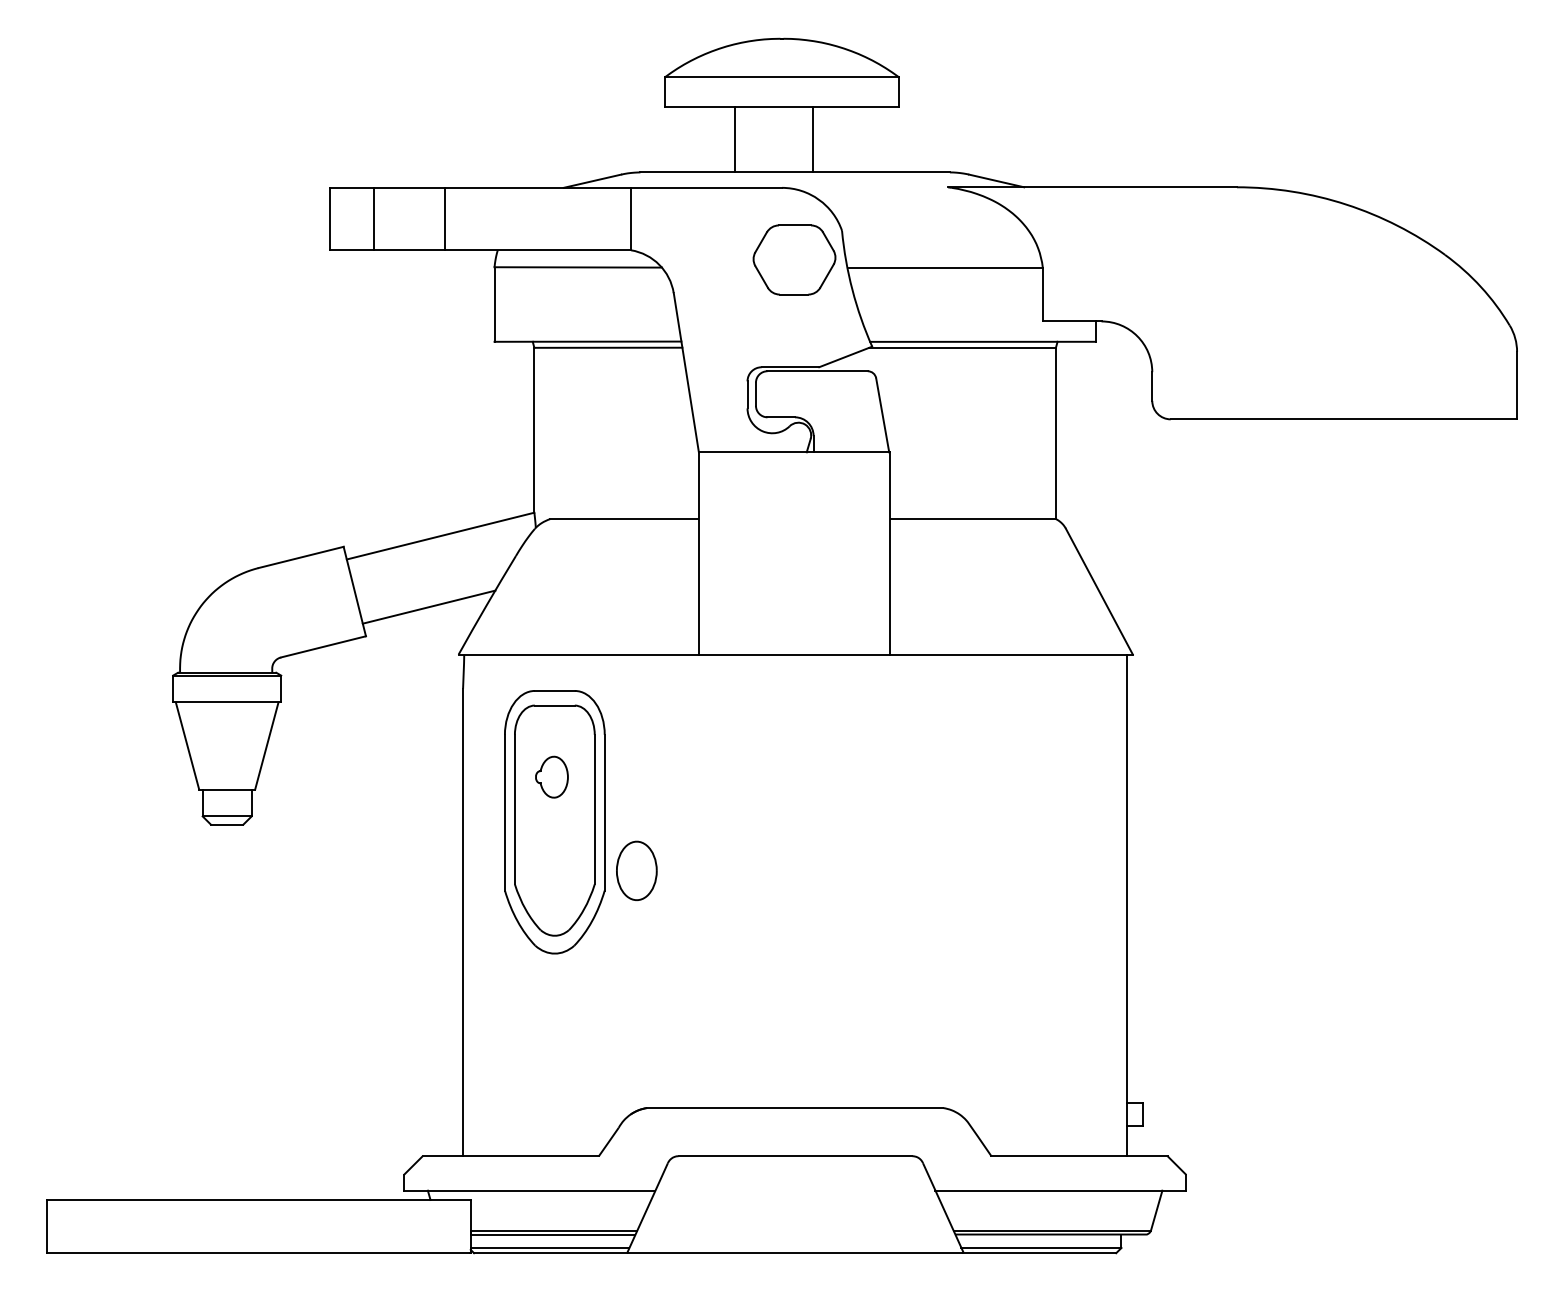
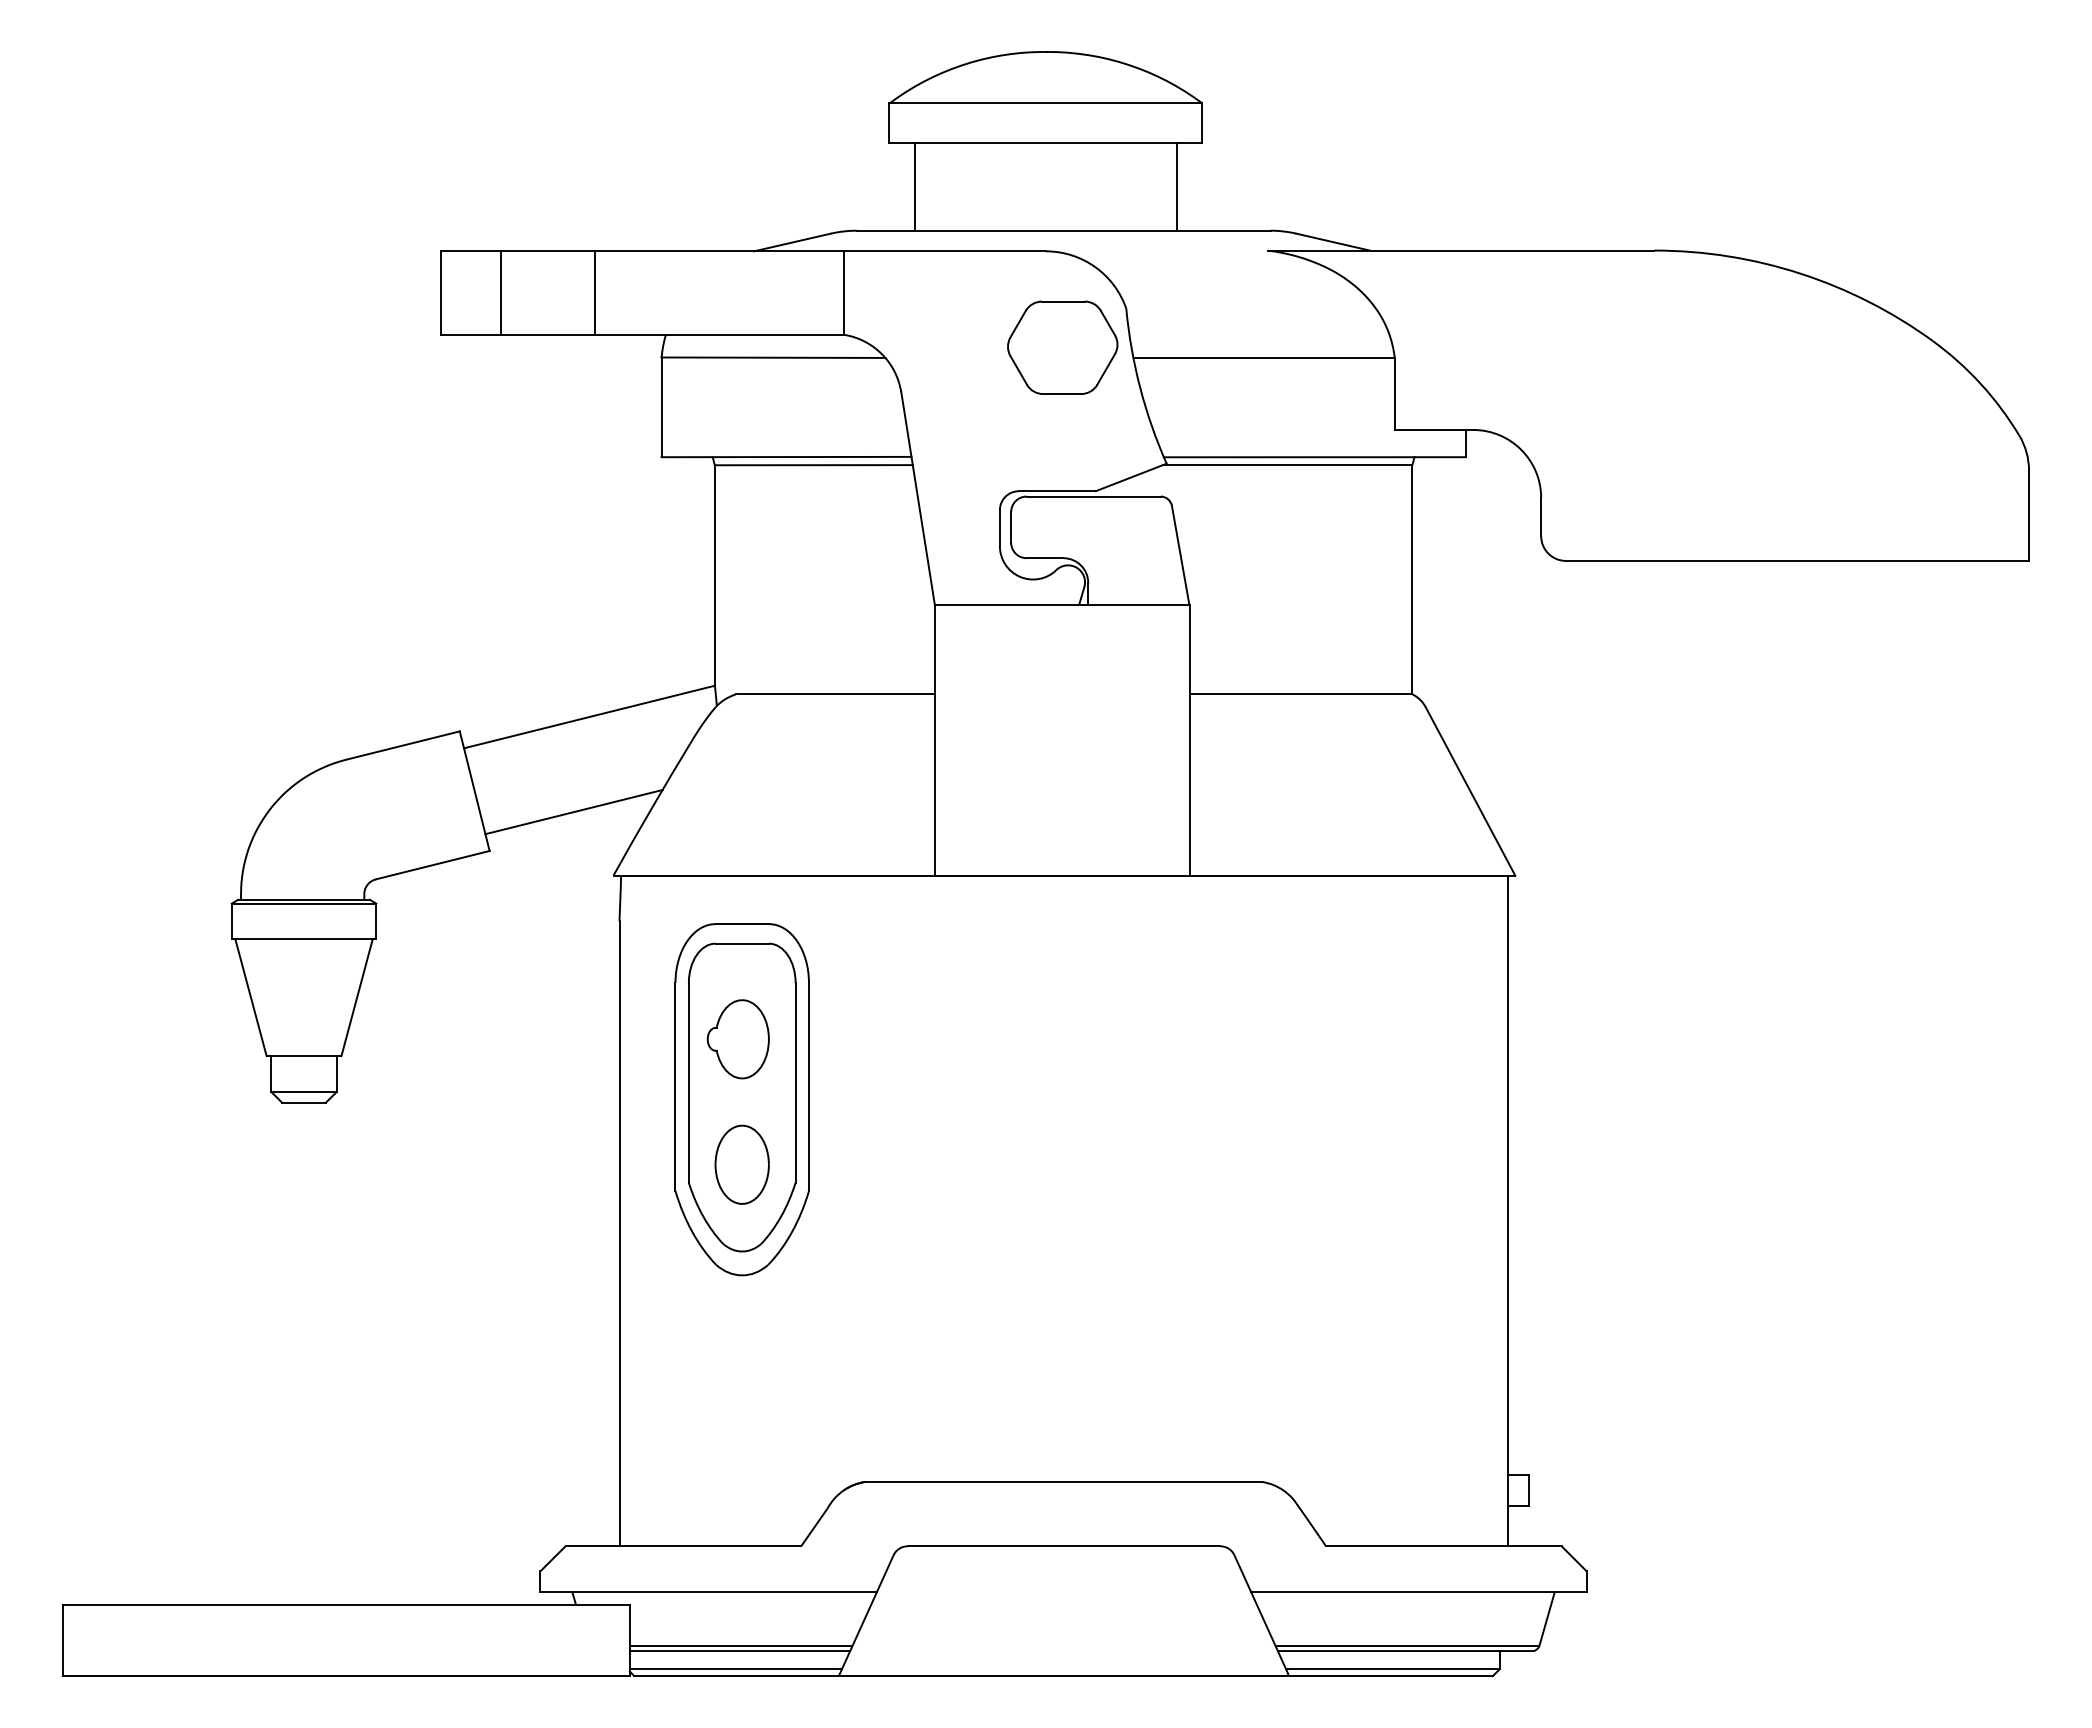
line: (734, 139) -> (914, 186), moved
line: (813, 139) -> (1177, 186), moved
part: (551, 777) -> (737, 1039), size x1.43
part: (636, 870) -> (741, 1164), moved

